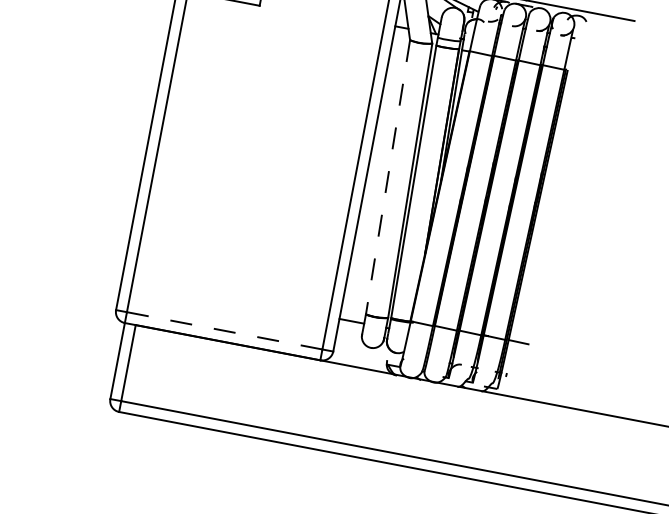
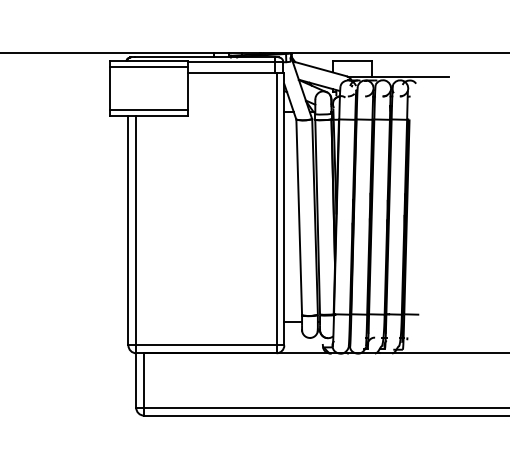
line: (388, 177) -> (299, 217), dashed -> solid
line: (224, 330) -> (206, 345), dashed -> solid

